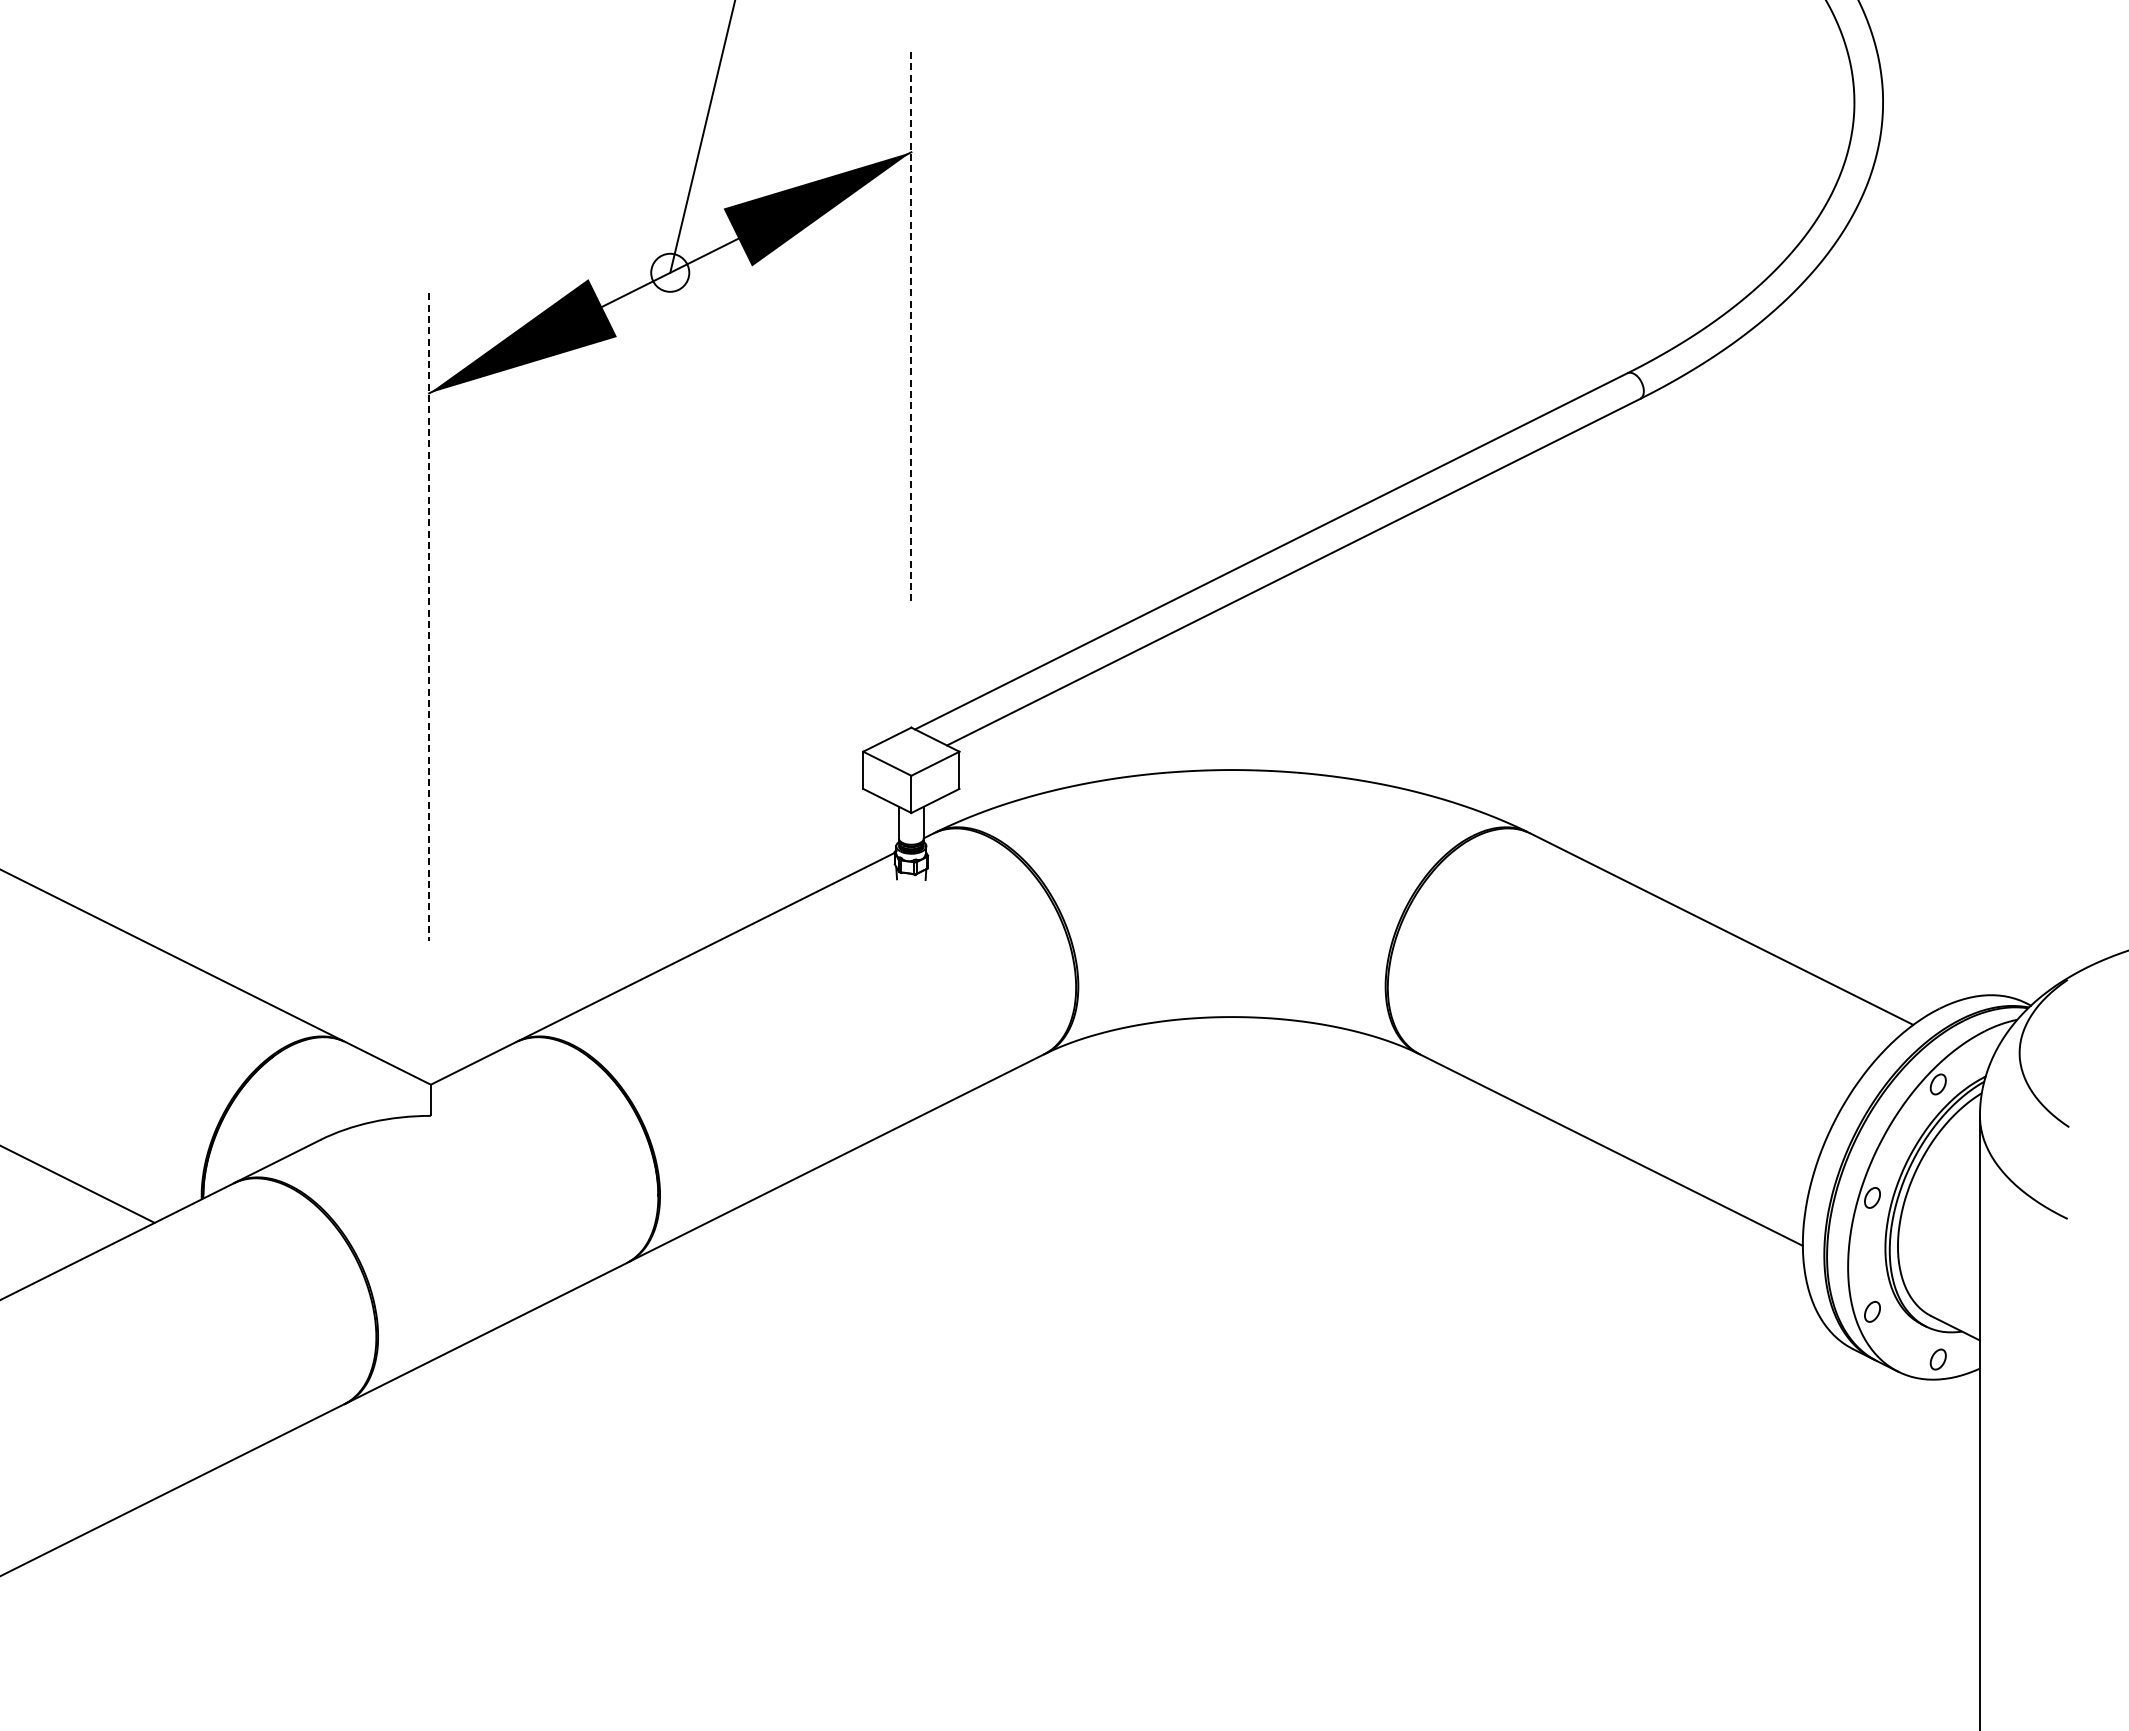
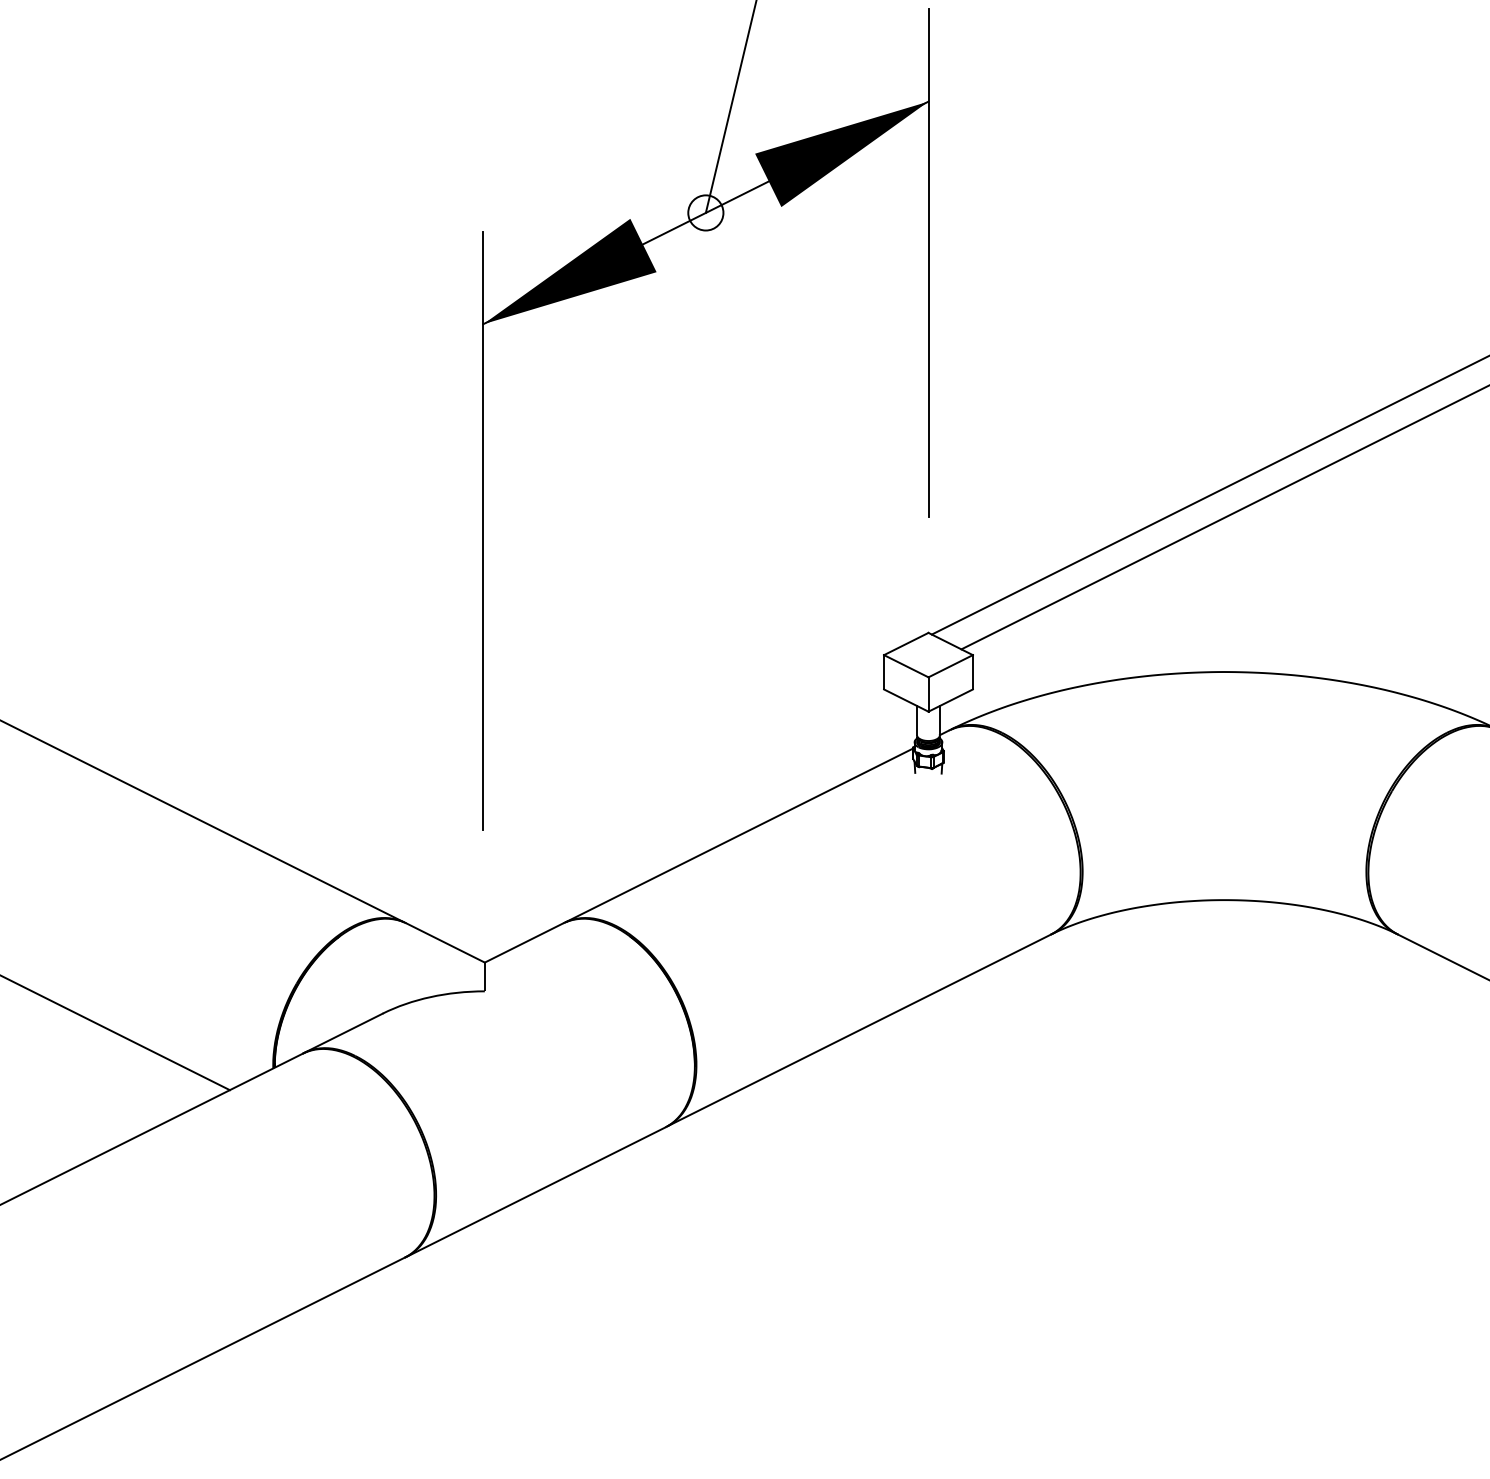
line: (911, 327) -> (928, 263), dashed -> solid
line: (429, 617) -> (483, 531), dashed -> solid

